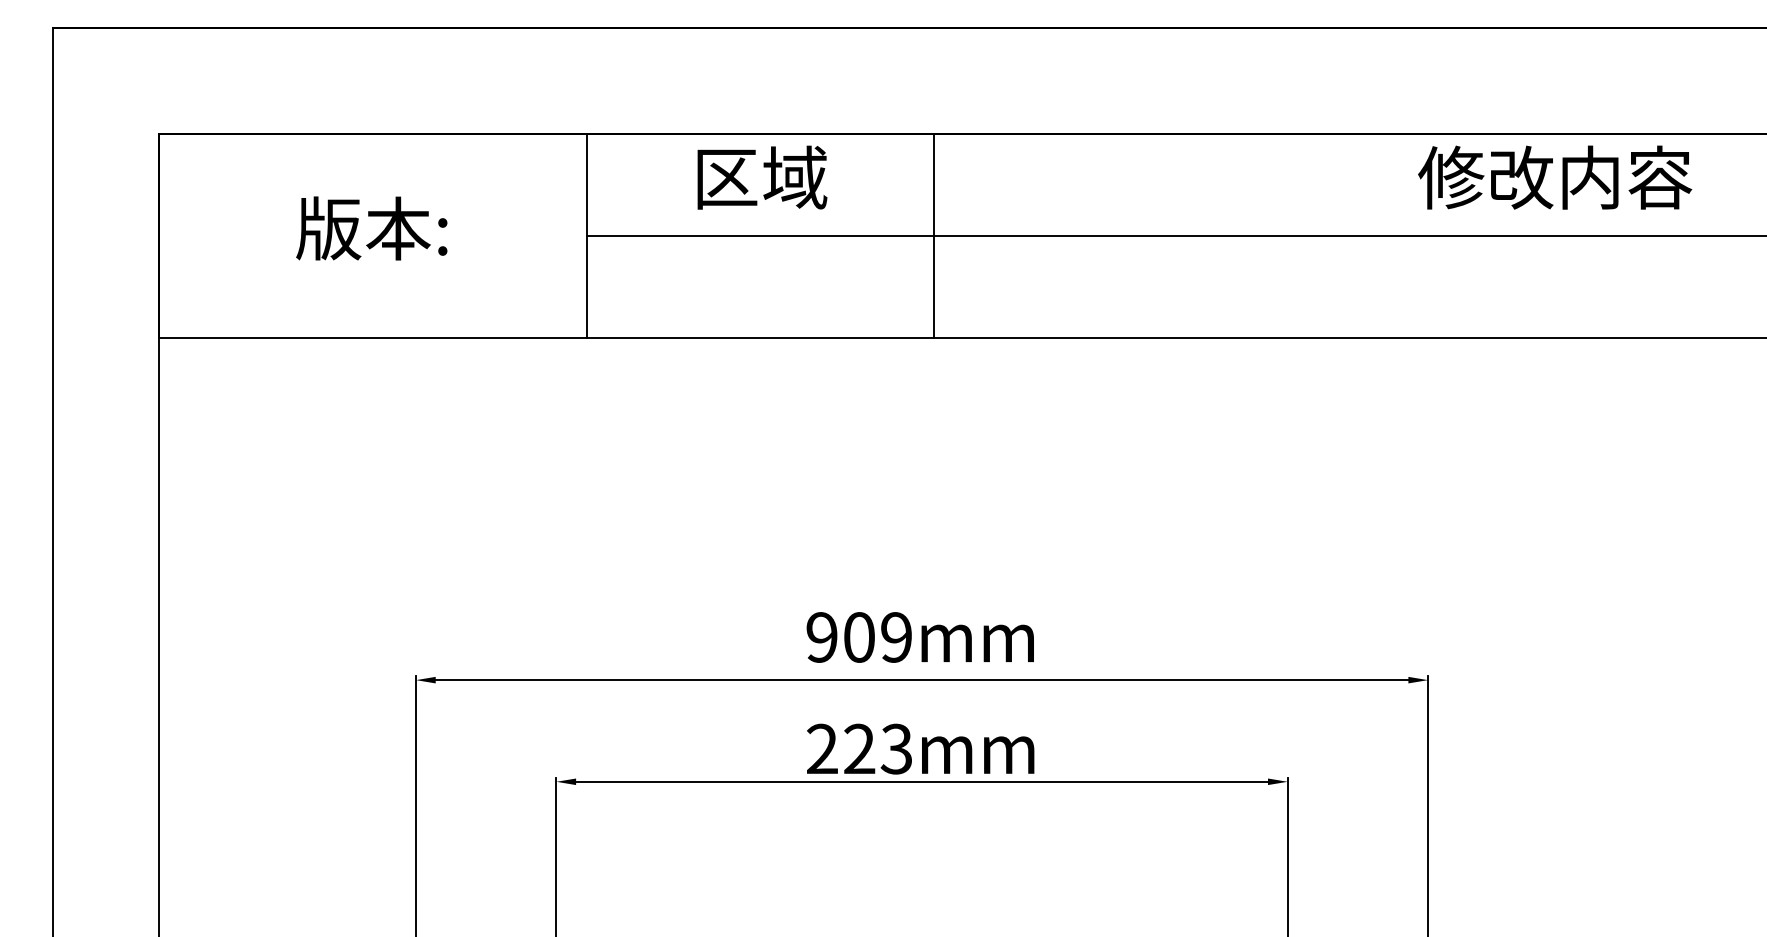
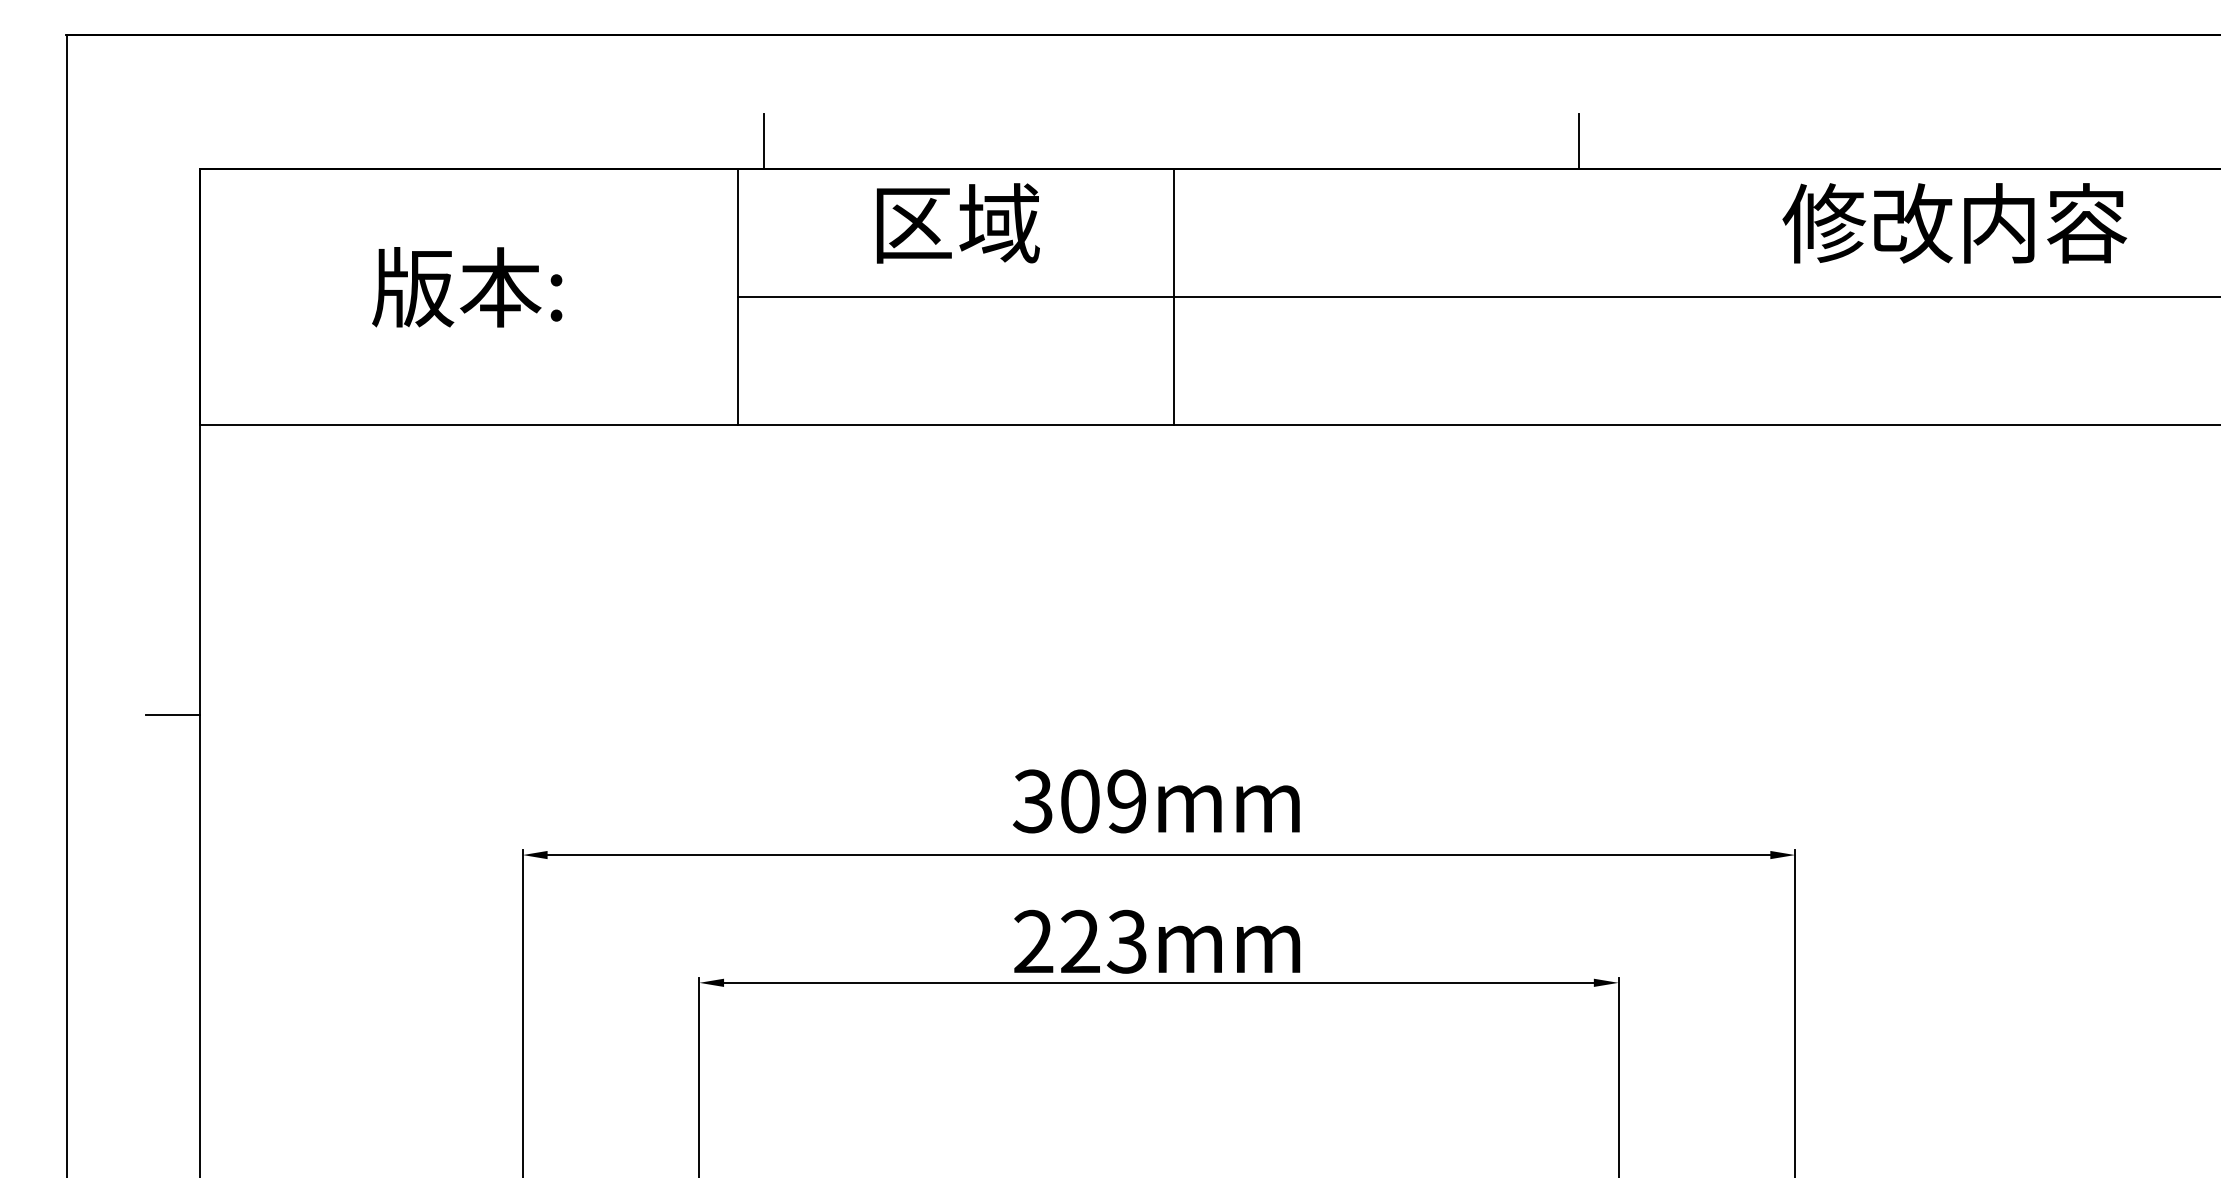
line: (607, 112) -> (763, 141), added
line: (1256, 112) -> (1579, 141), added
line: (137, 568) -> (172, 714), added
text: (821, 637) -> (1032, 801), 909mm -> 309mm

